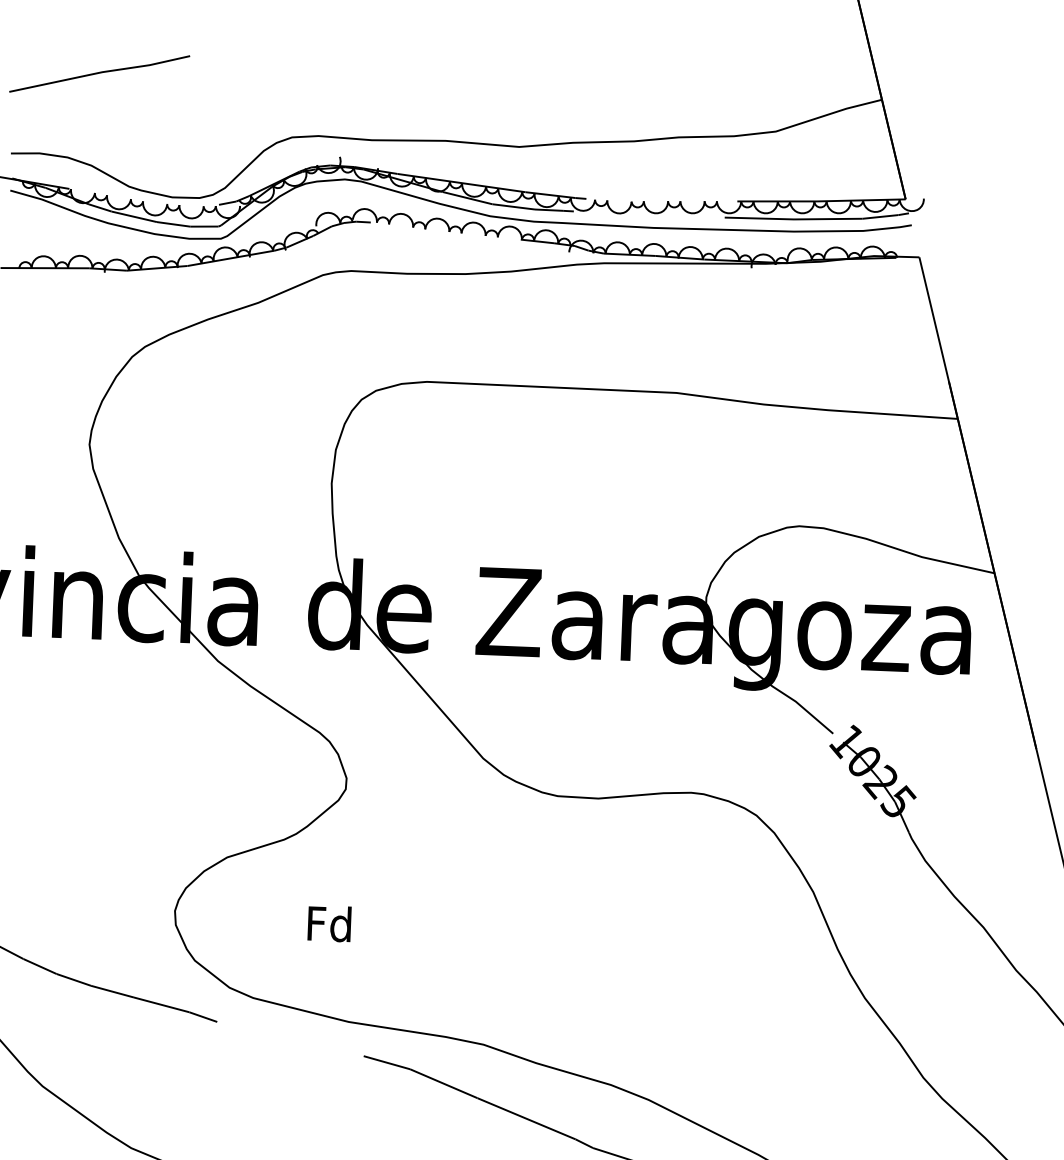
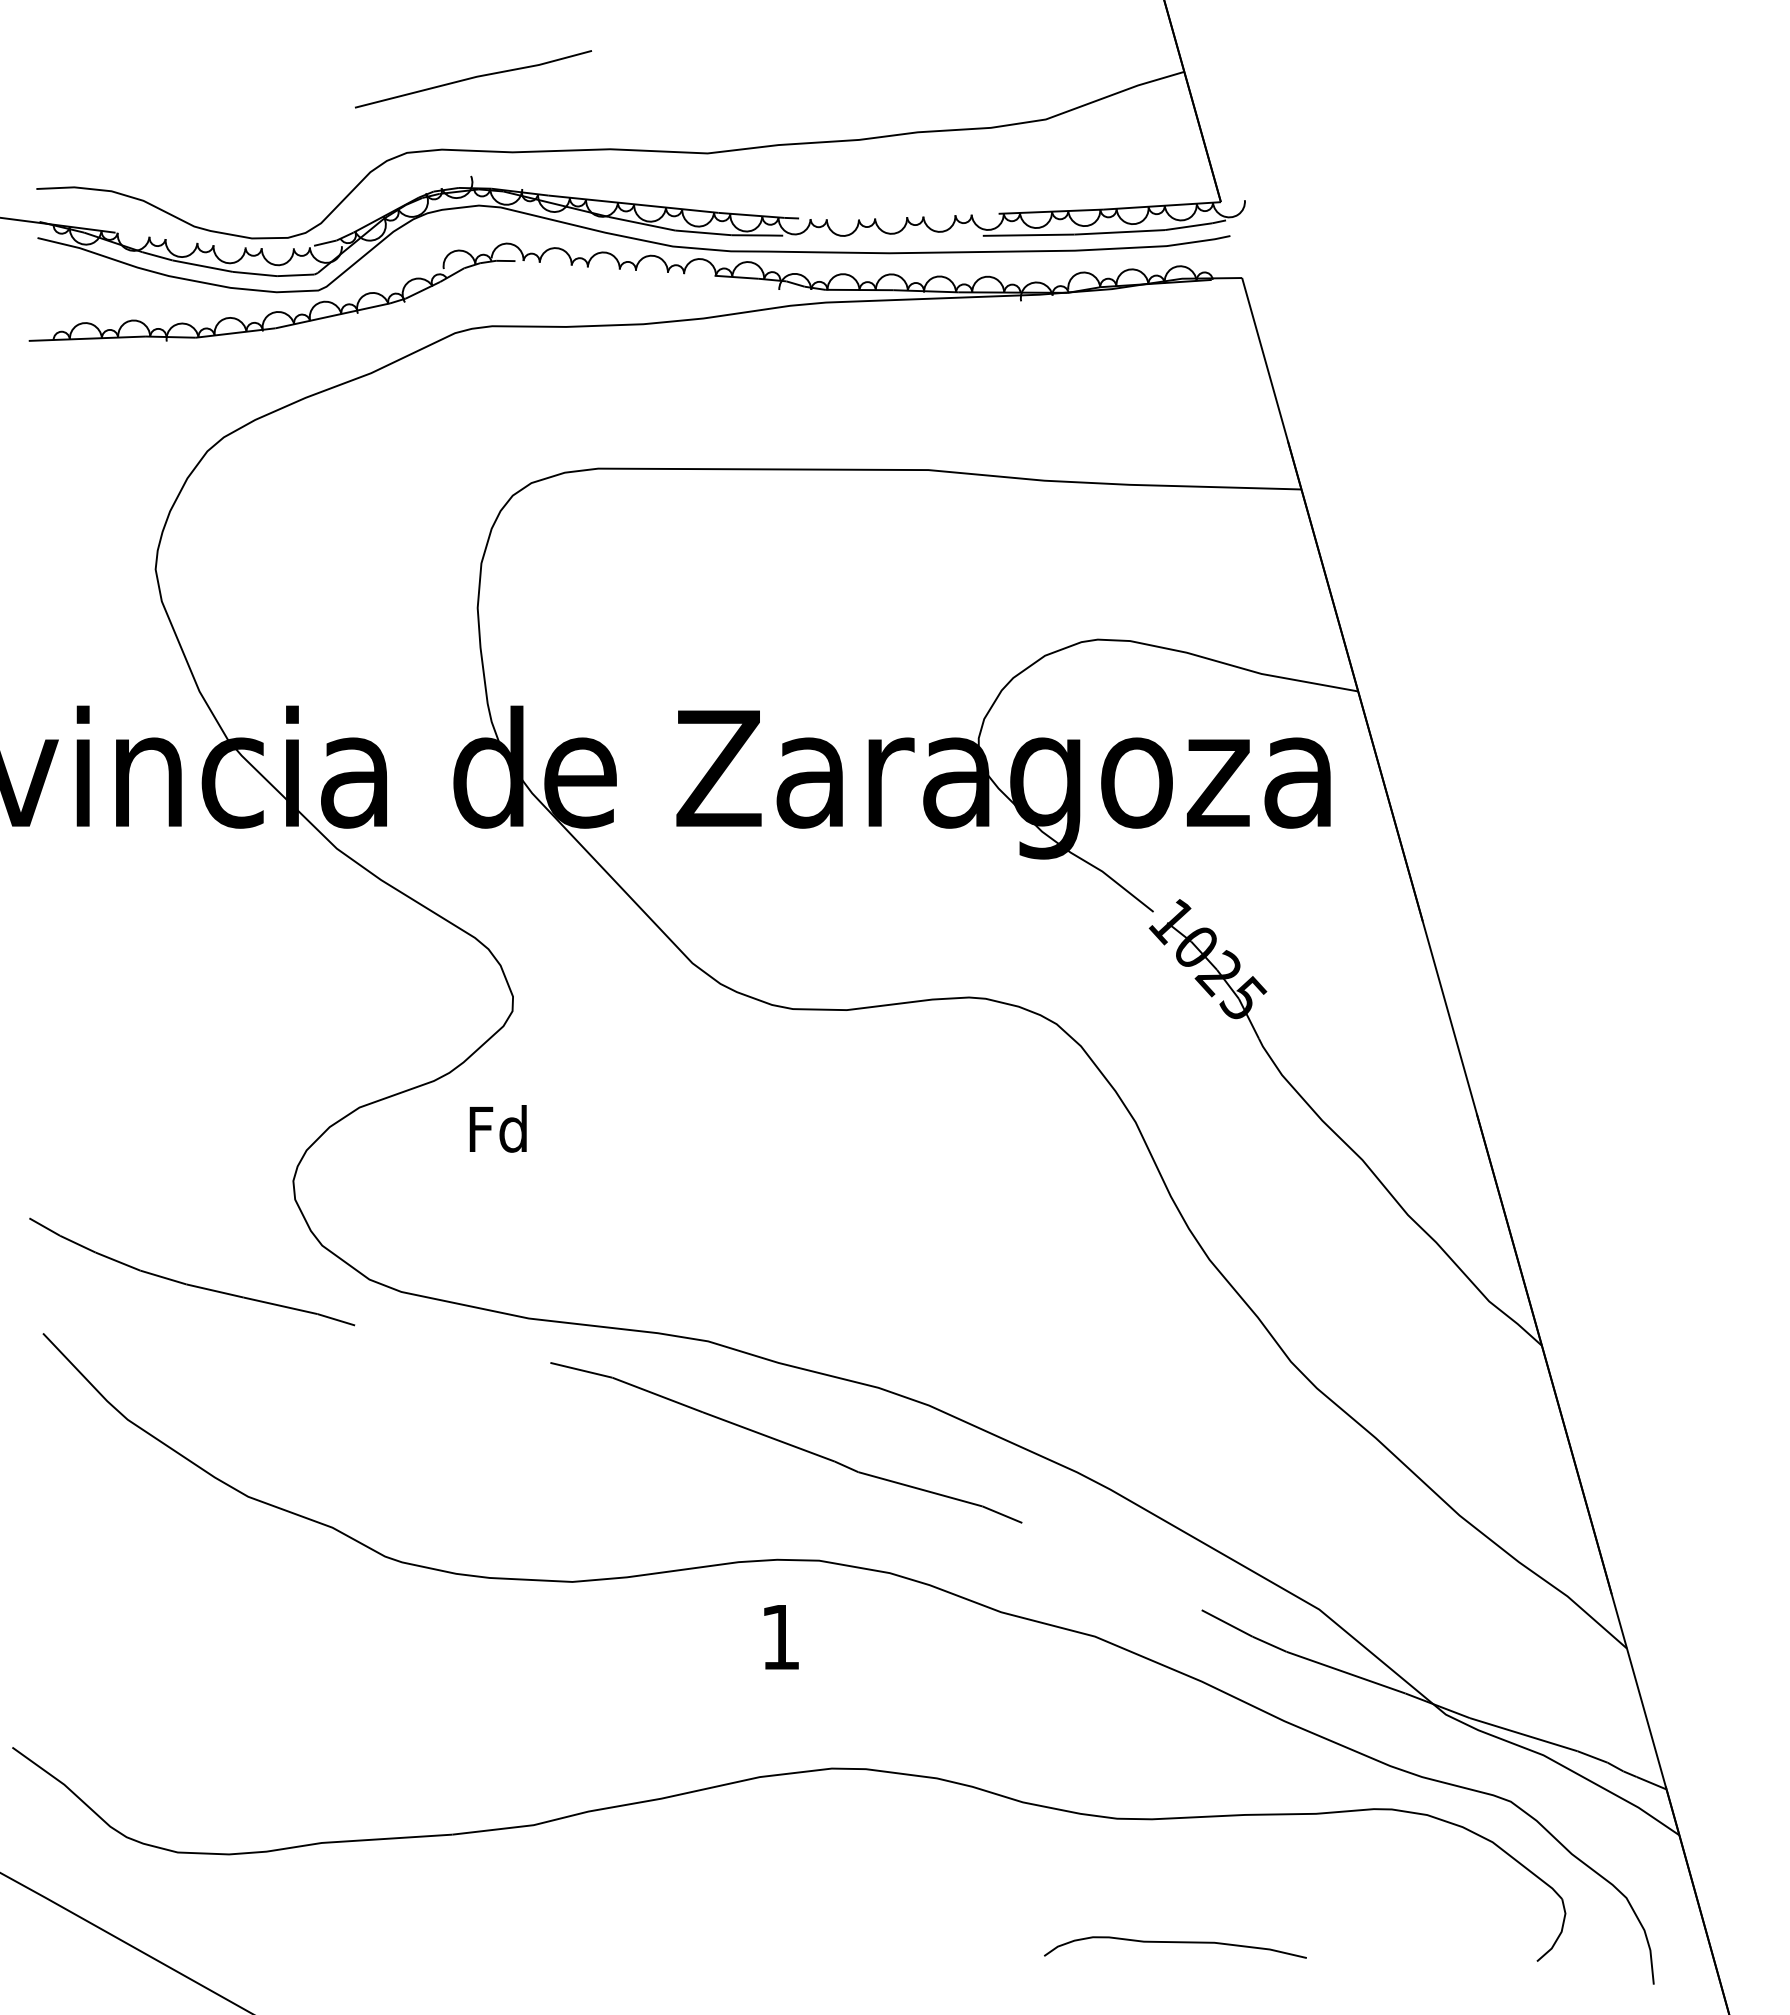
line: (99, 73) -> (473, 78), moved
text: (329, 923) -> (497, 1128), moved

